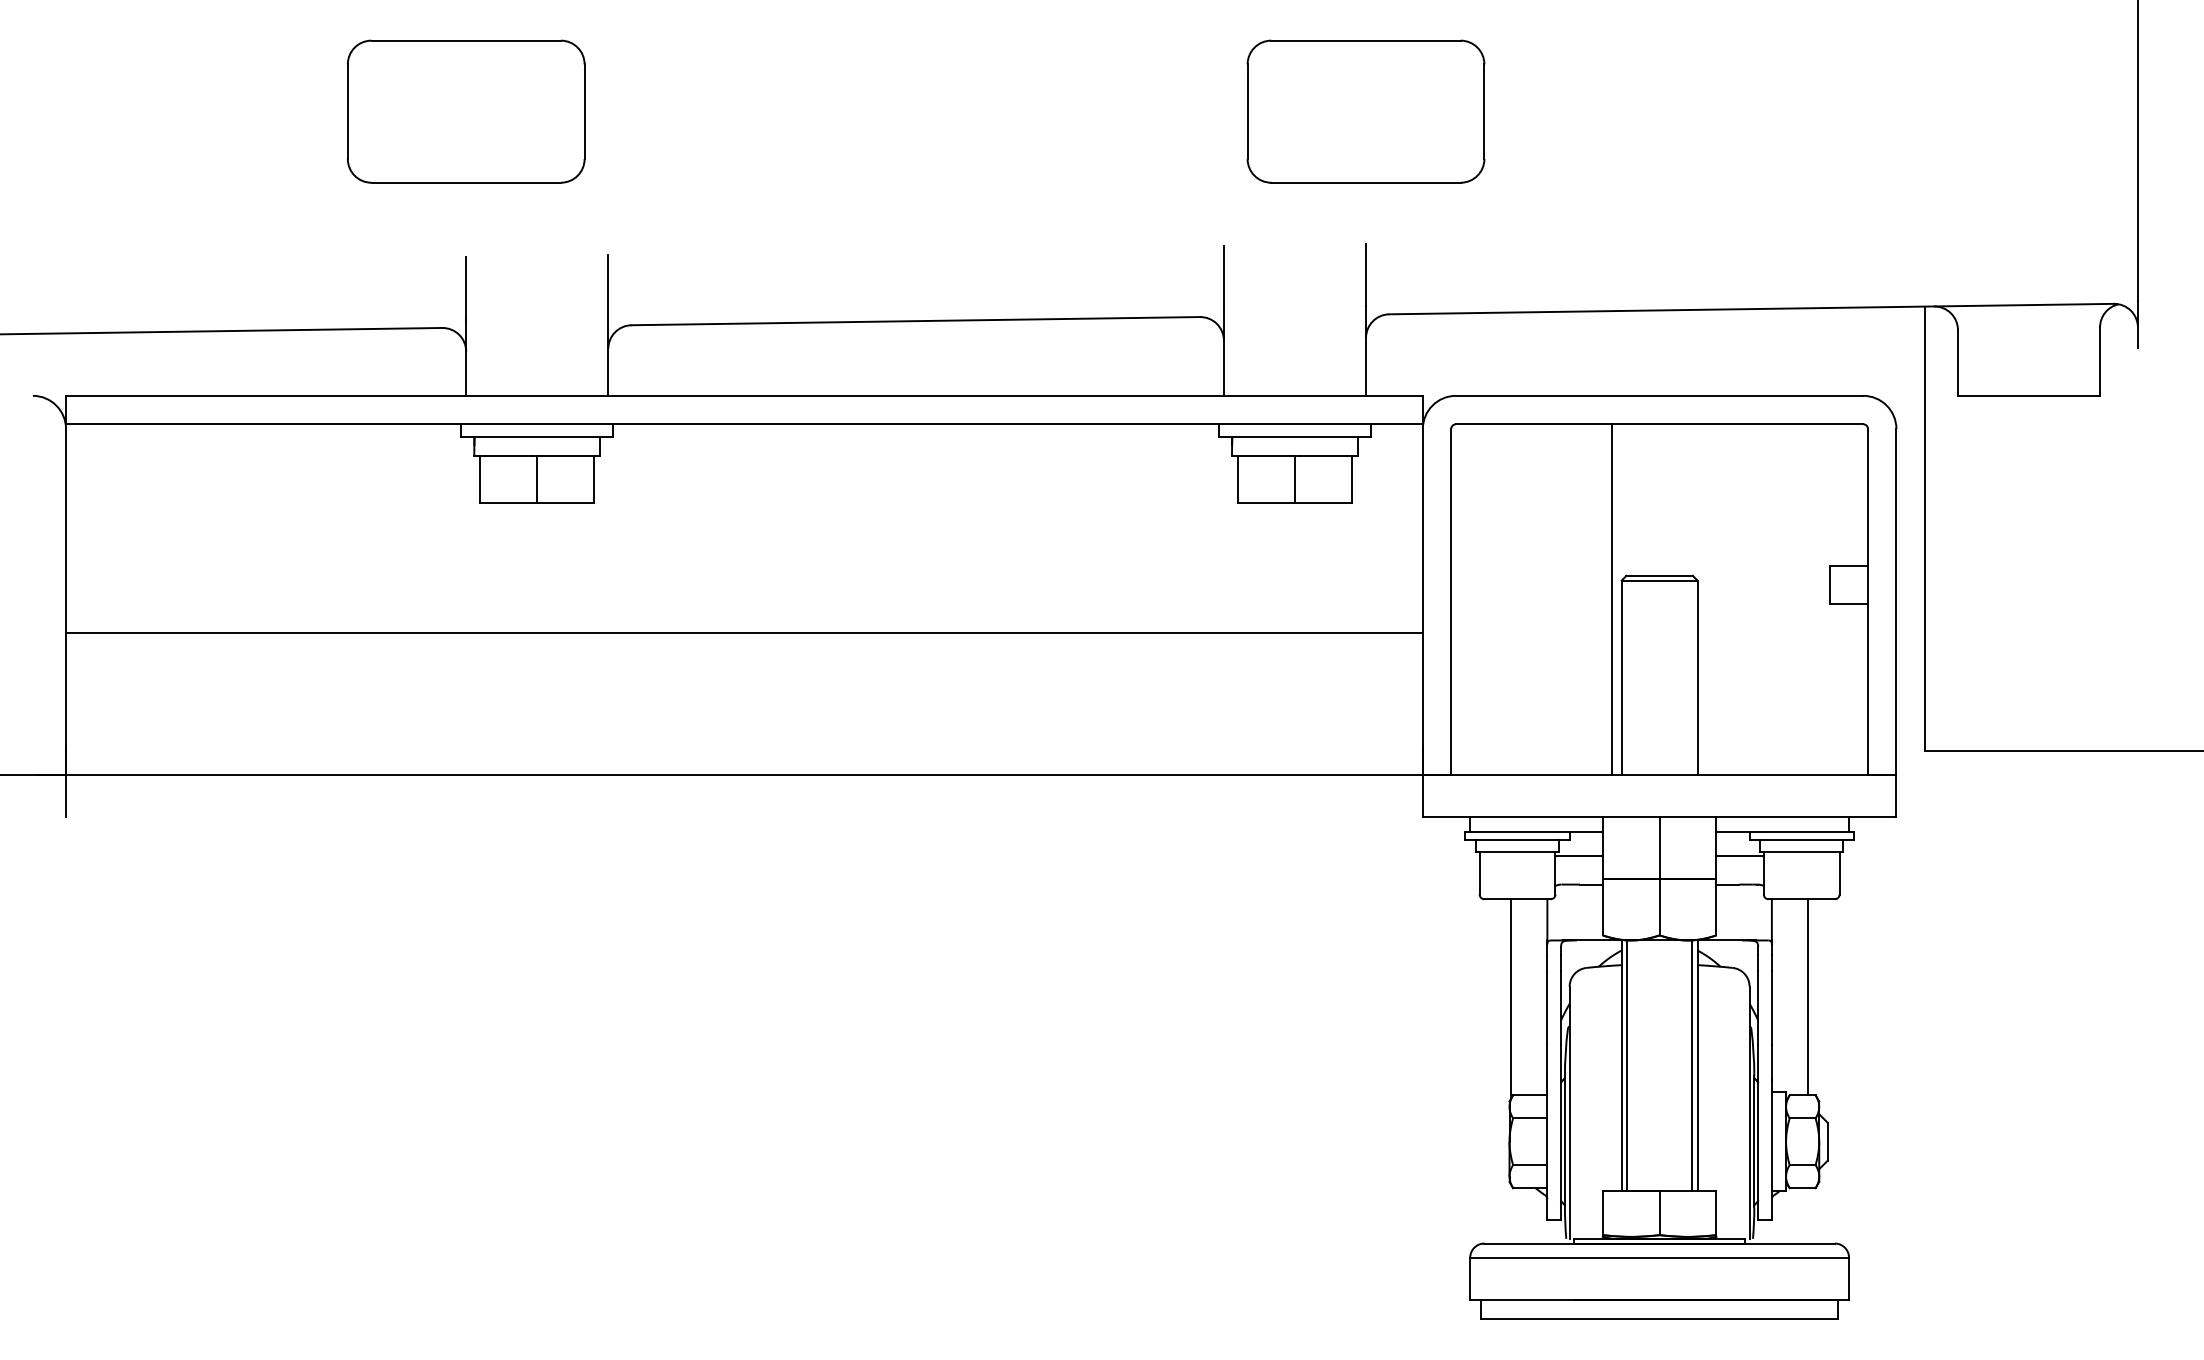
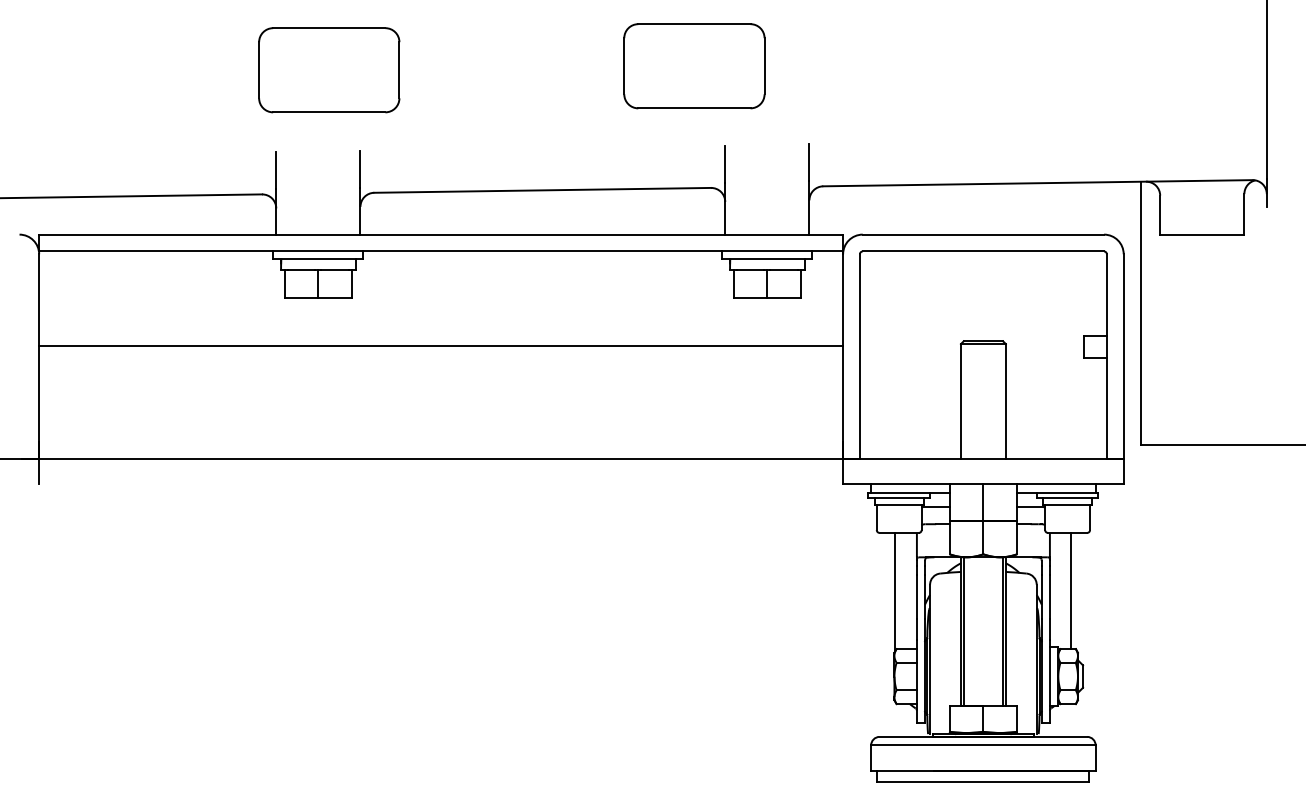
part: (466, 112) -> (329, 70), moved
part: (1366, 112) -> (694, 66), moved
line: (1612, 599) -> (955, 355), removed
line: (745, 631) -> (441, 345), moved

